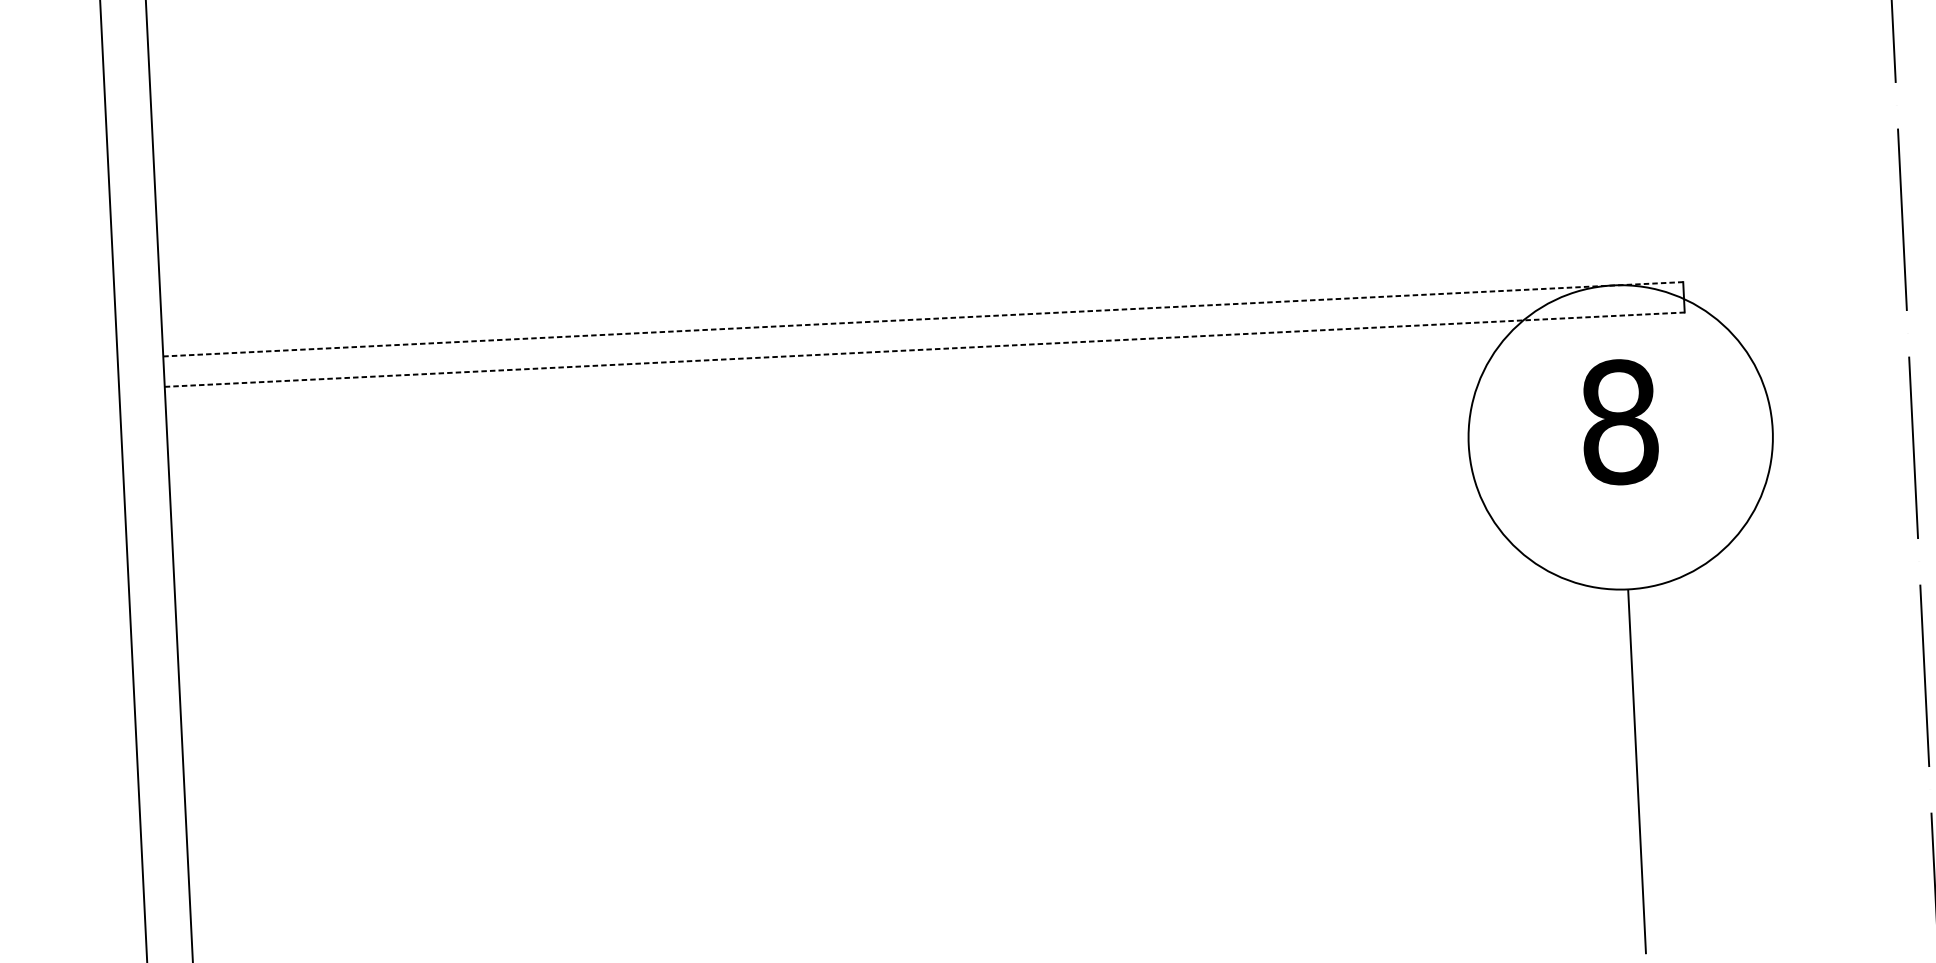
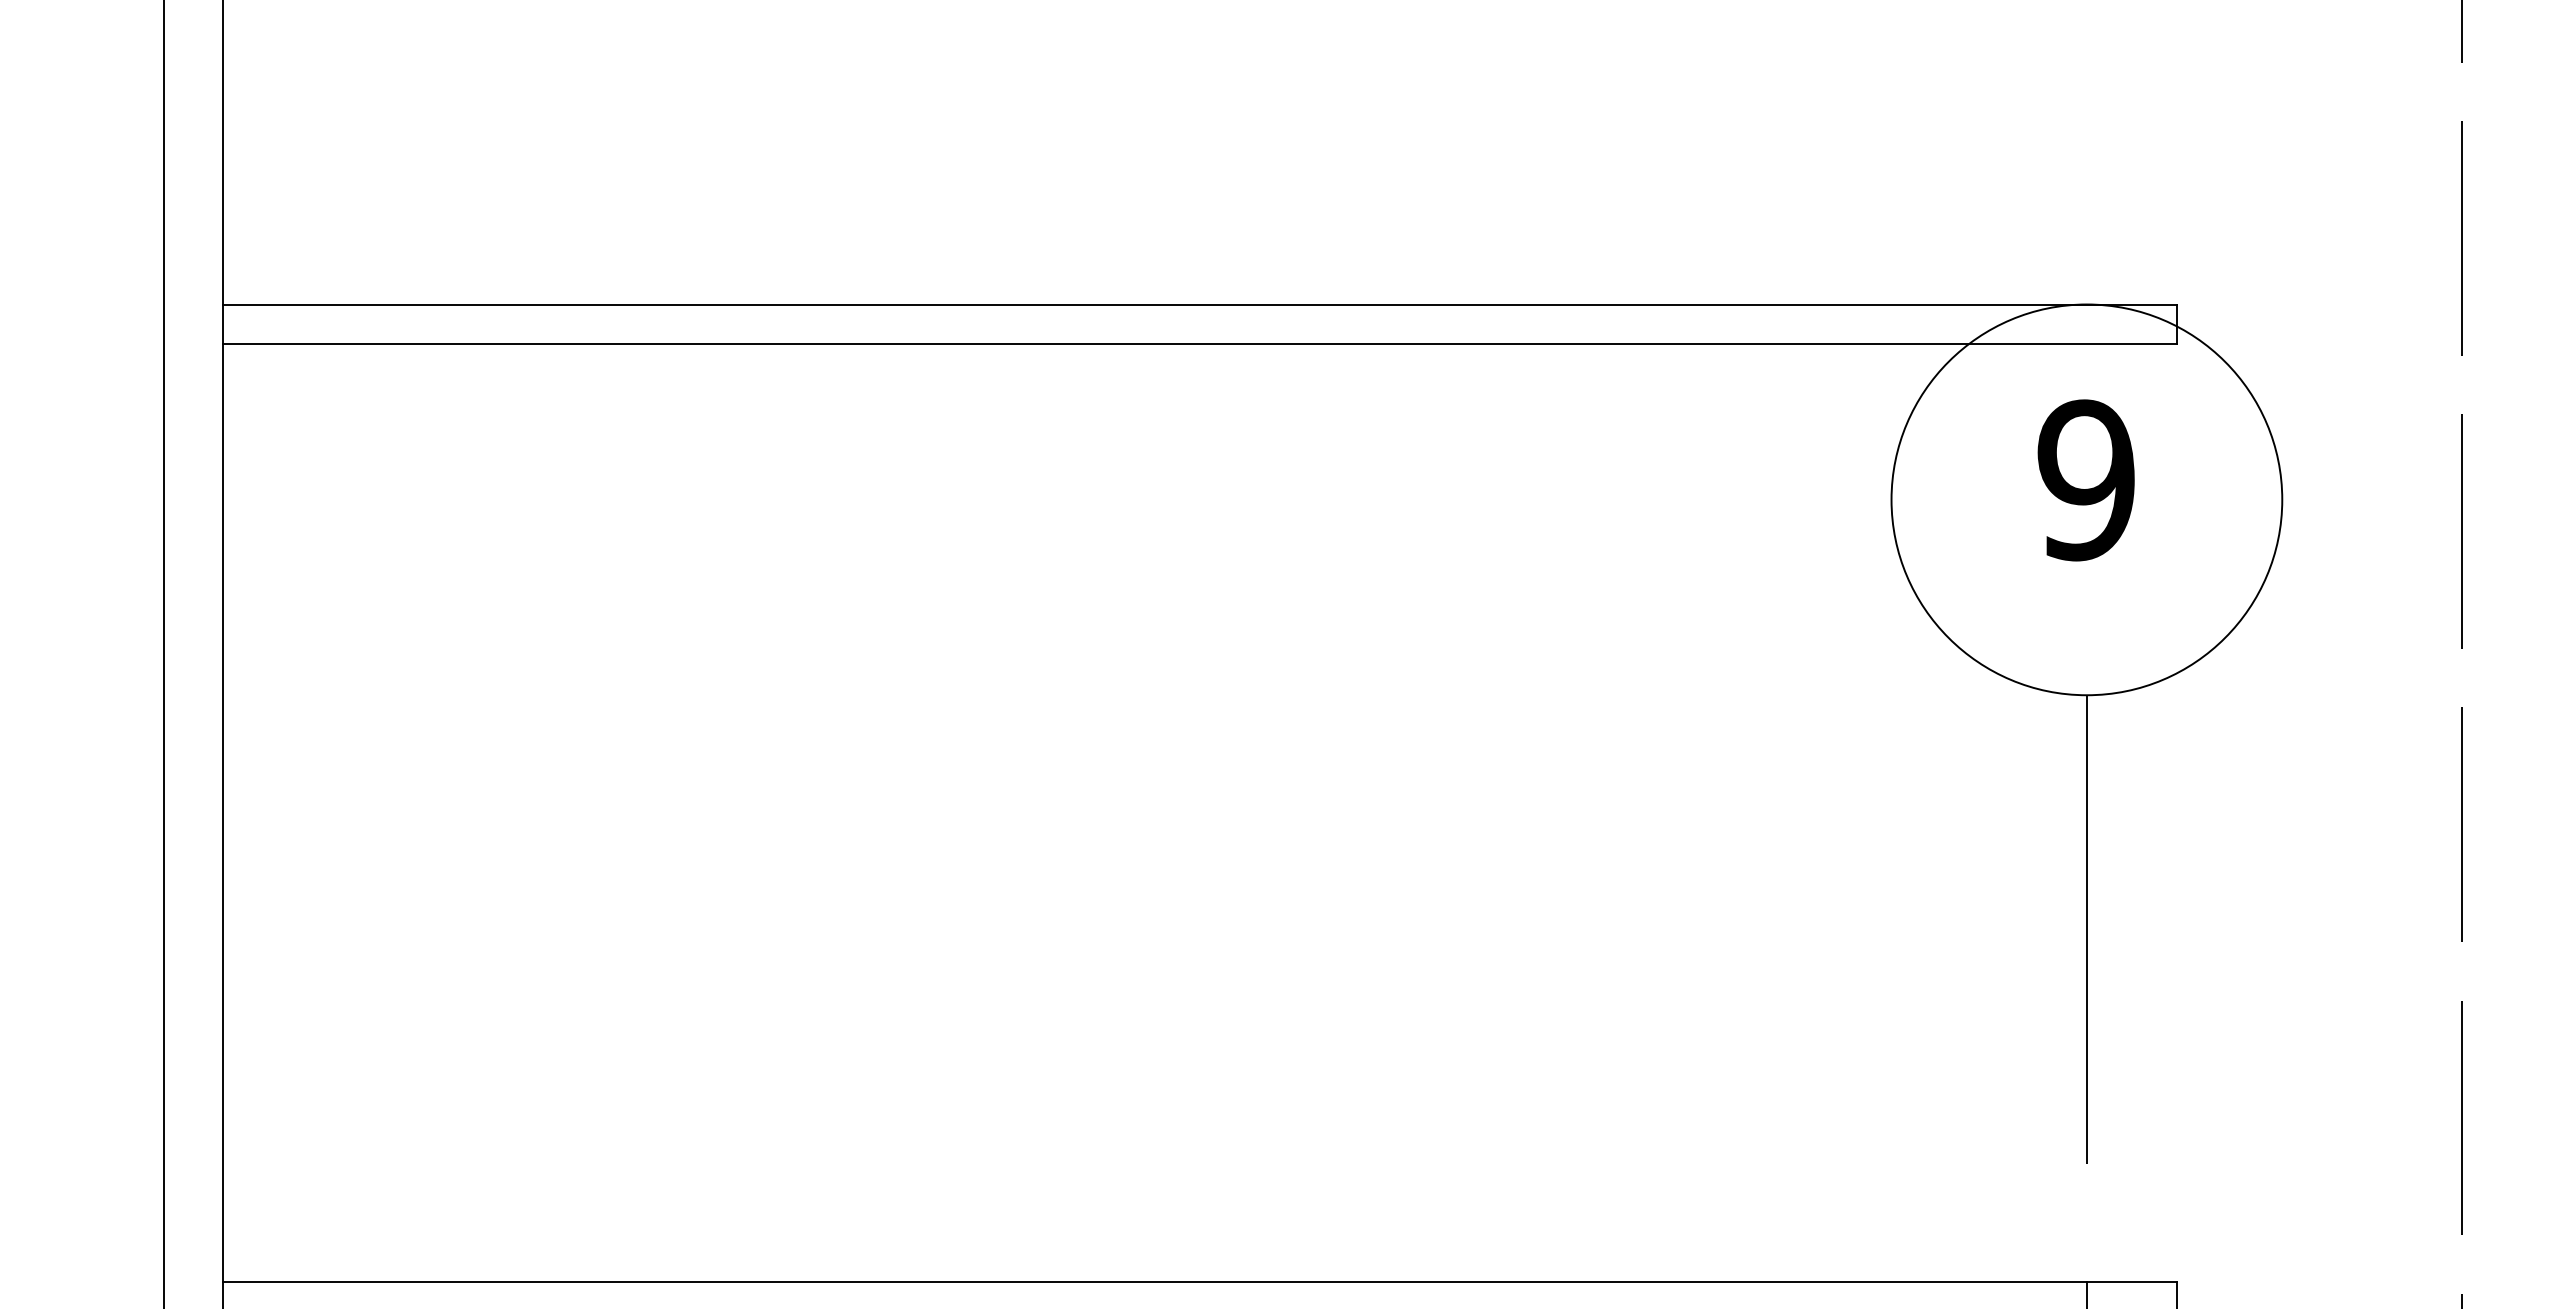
line: (922, 319) -> (1199, 304), dashed -> solid
line: (924, 349) -> (1199, 343), dashed -> solid
text: (1619, 422) -> (2086, 480), 8 -> 9

